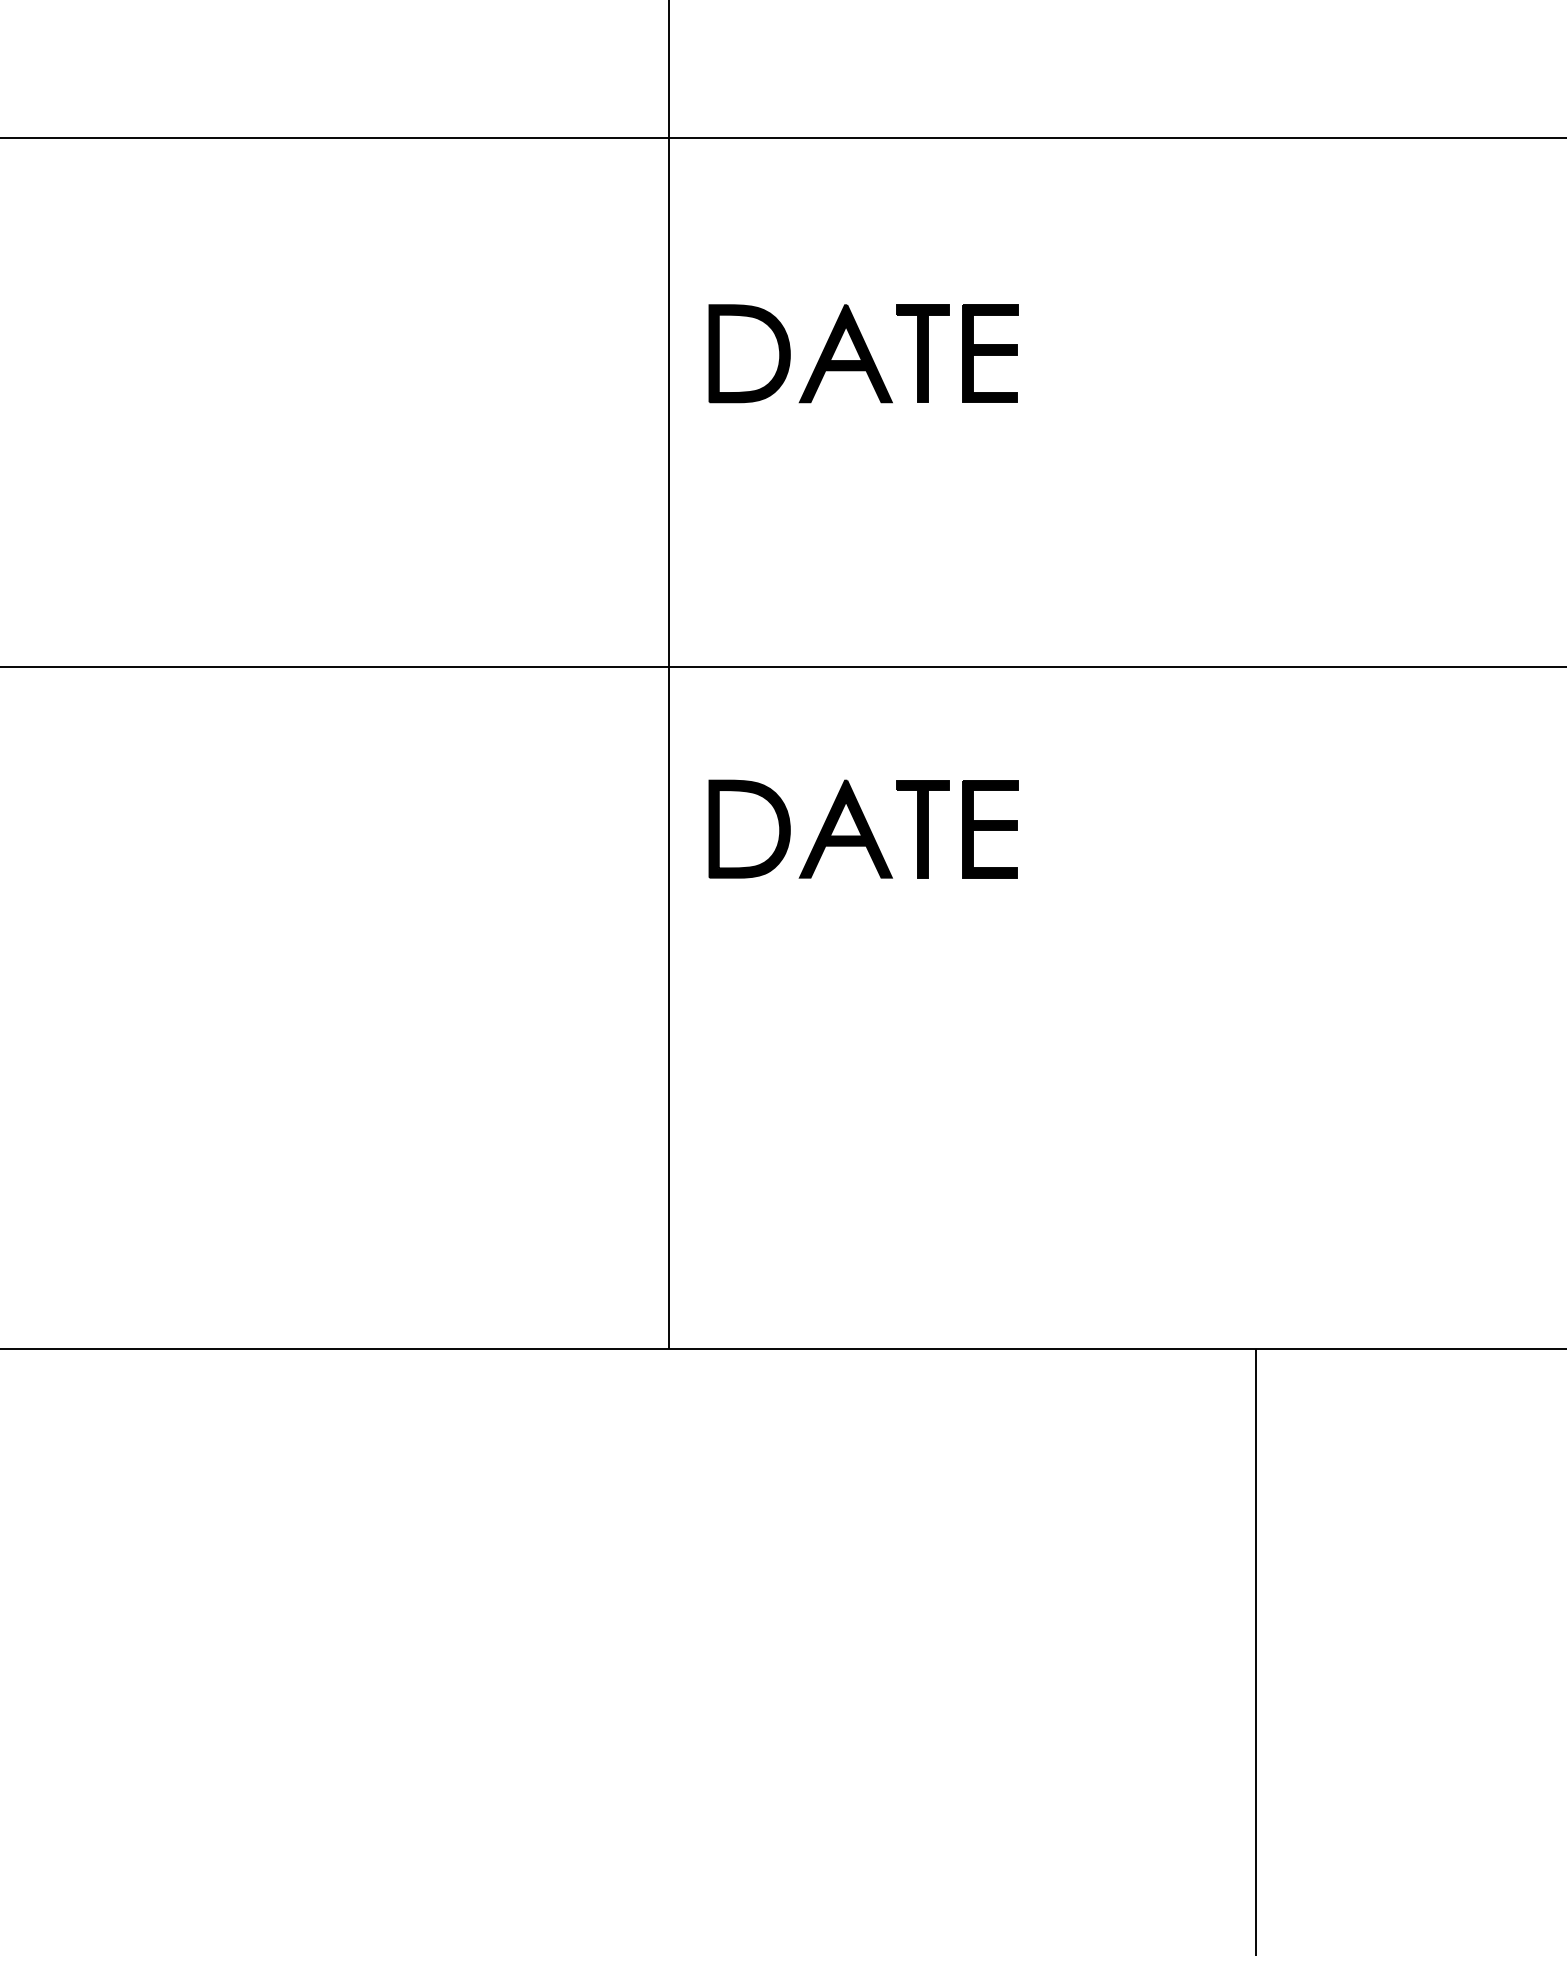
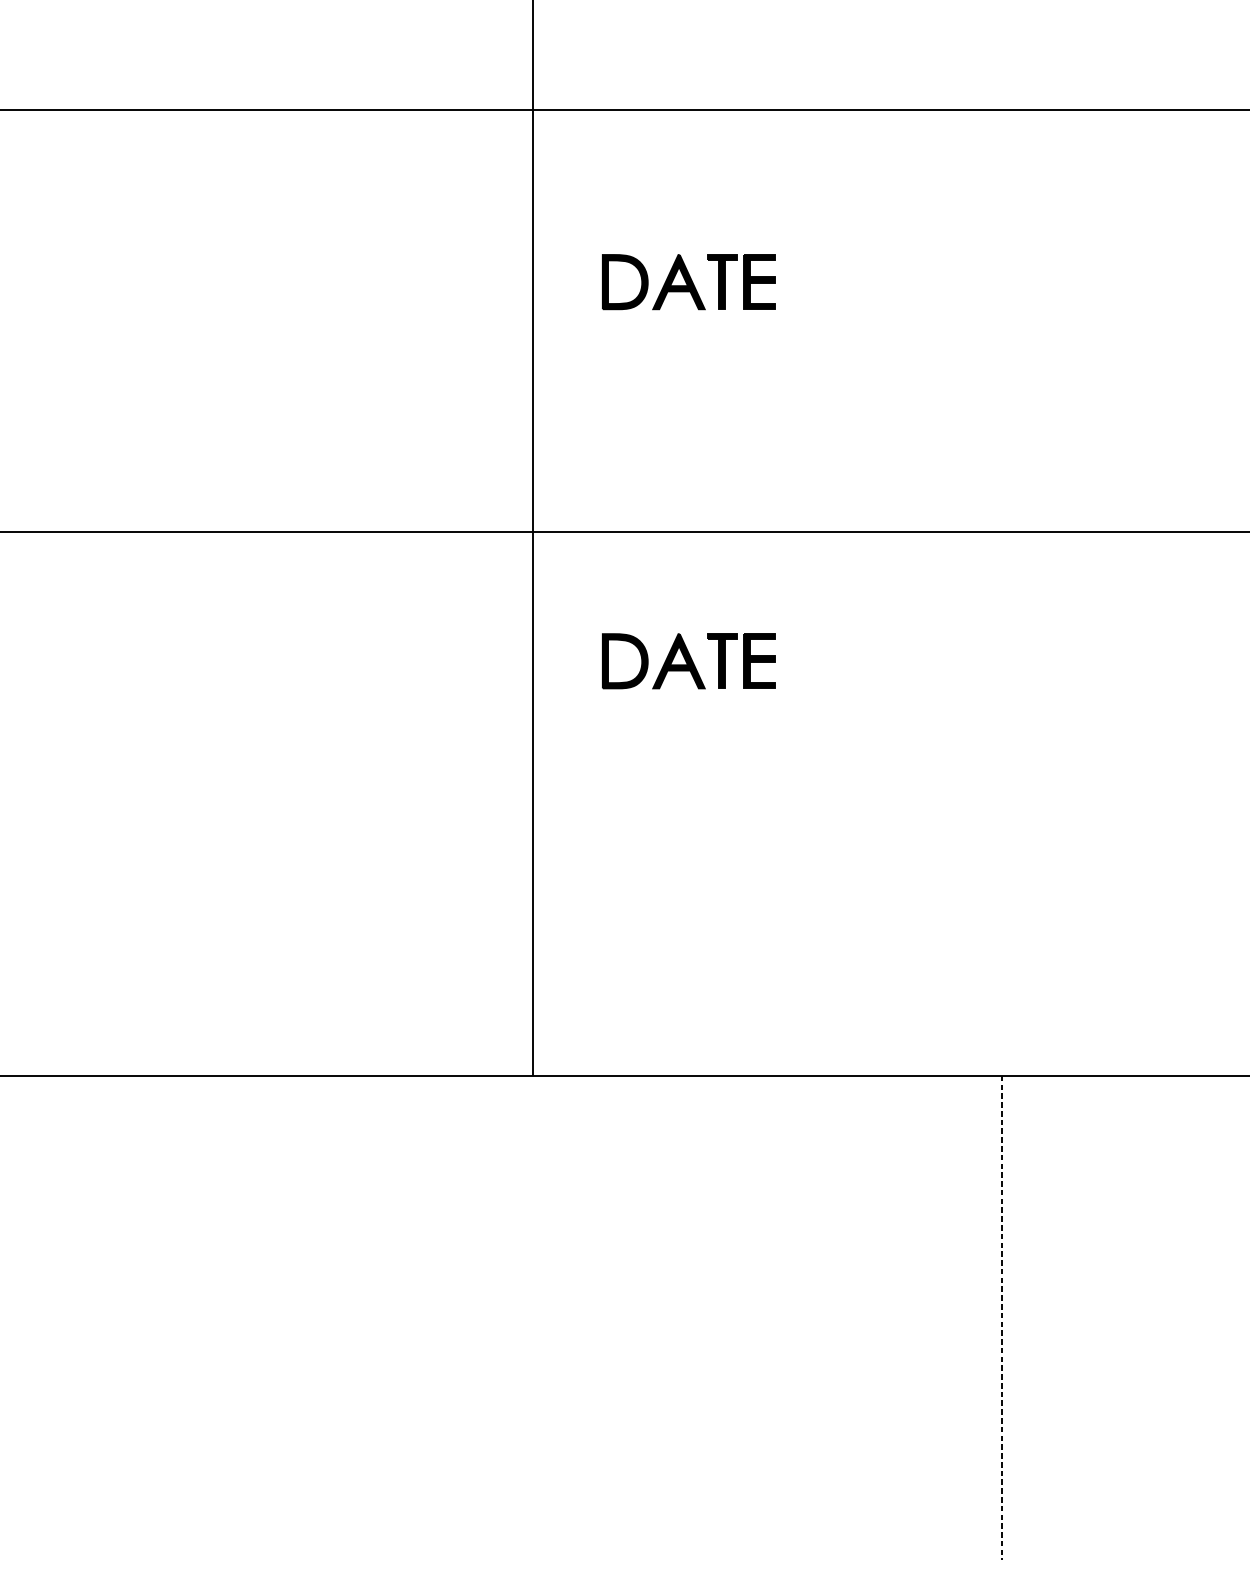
part: (863, 353) -> (688, 281), size x0.7
part: (863, 828) -> (688, 660), size x0.7
line: (1255, 1652) -> (1001, 1318), solid -> dashed

